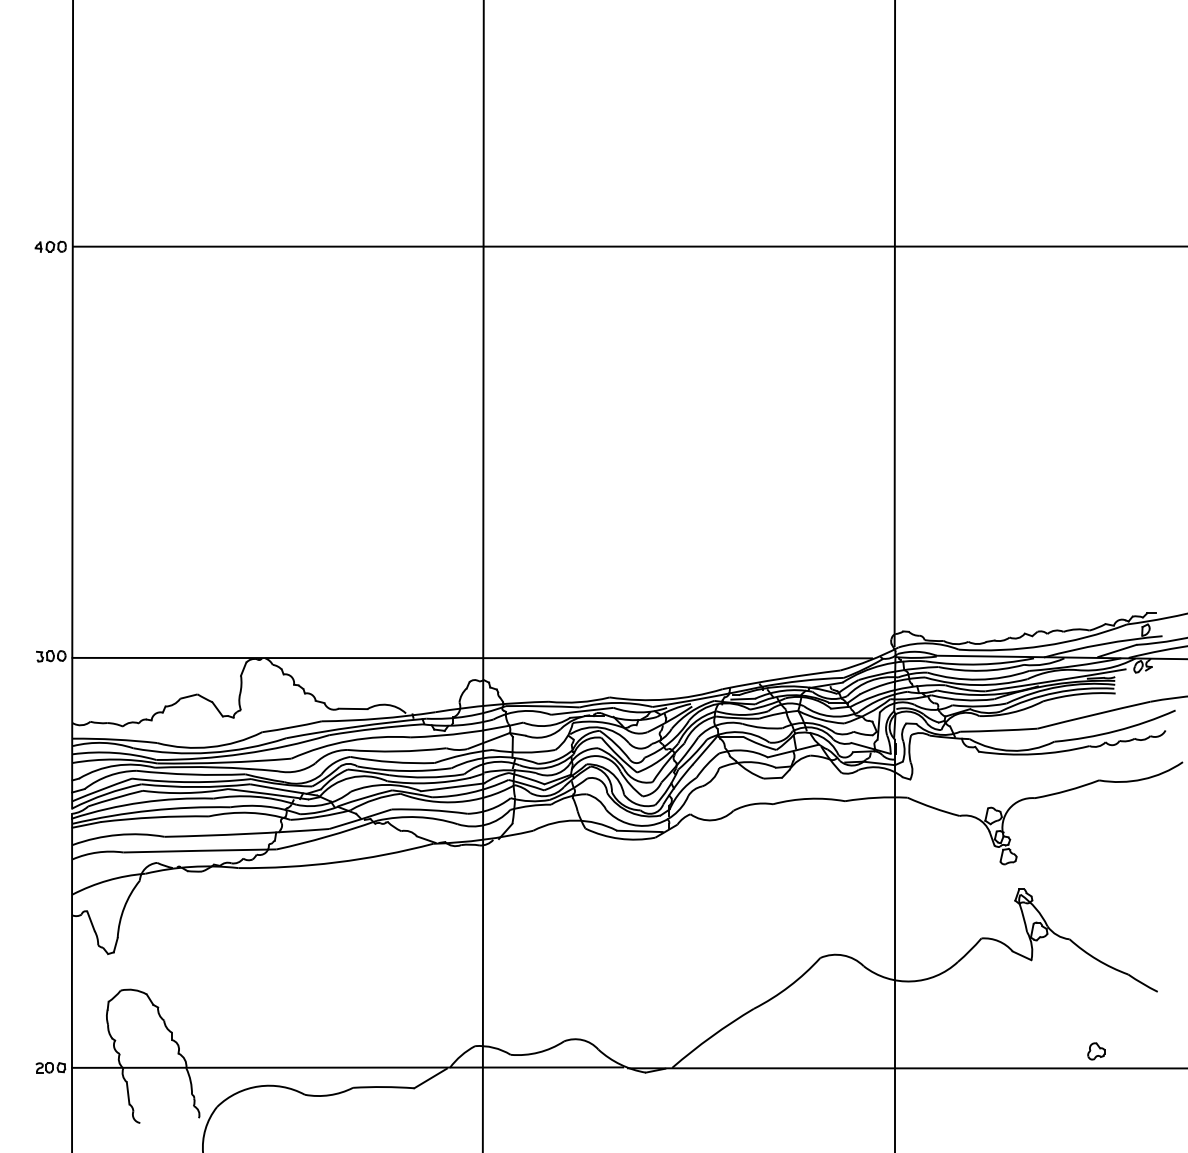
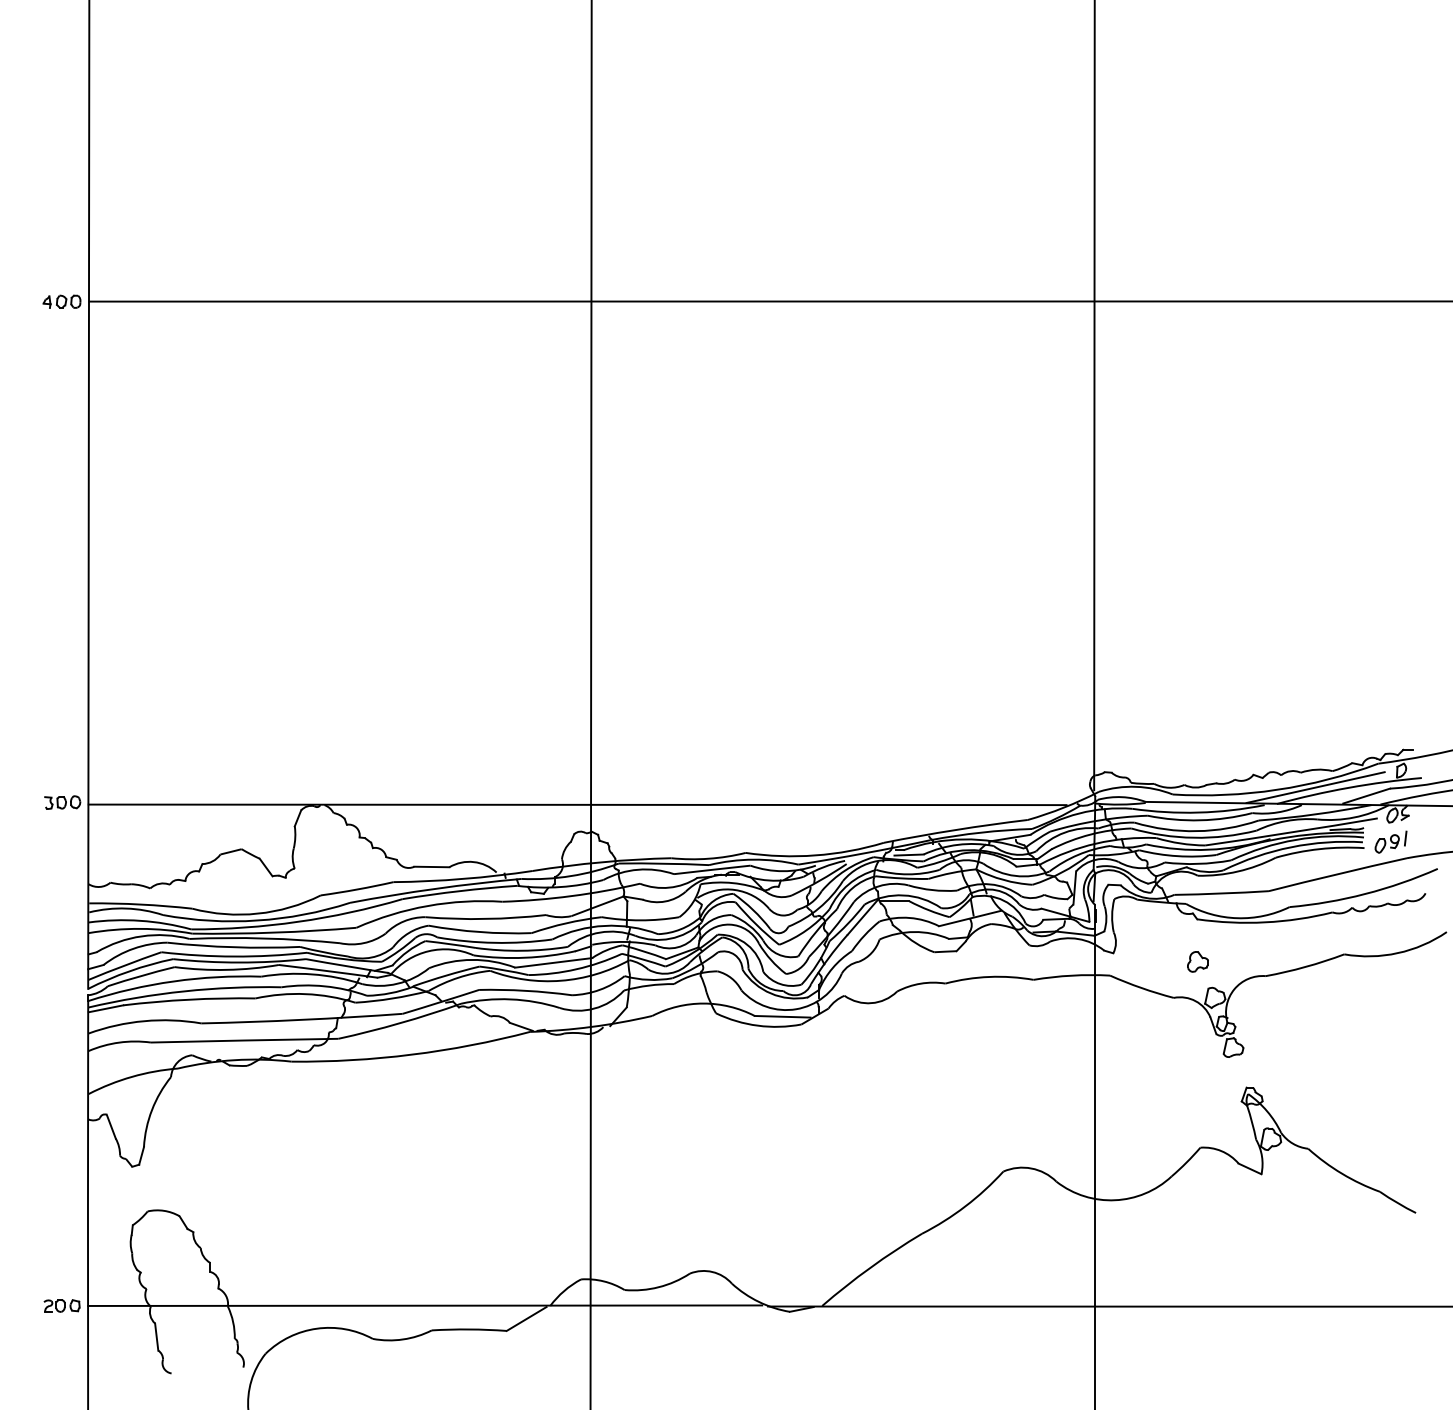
line: (1075, 643) -> (1315, 787), added
part: (1136, 688) -> (1390, 841), added
part: (1096, 1051) -> (1197, 961), moved

